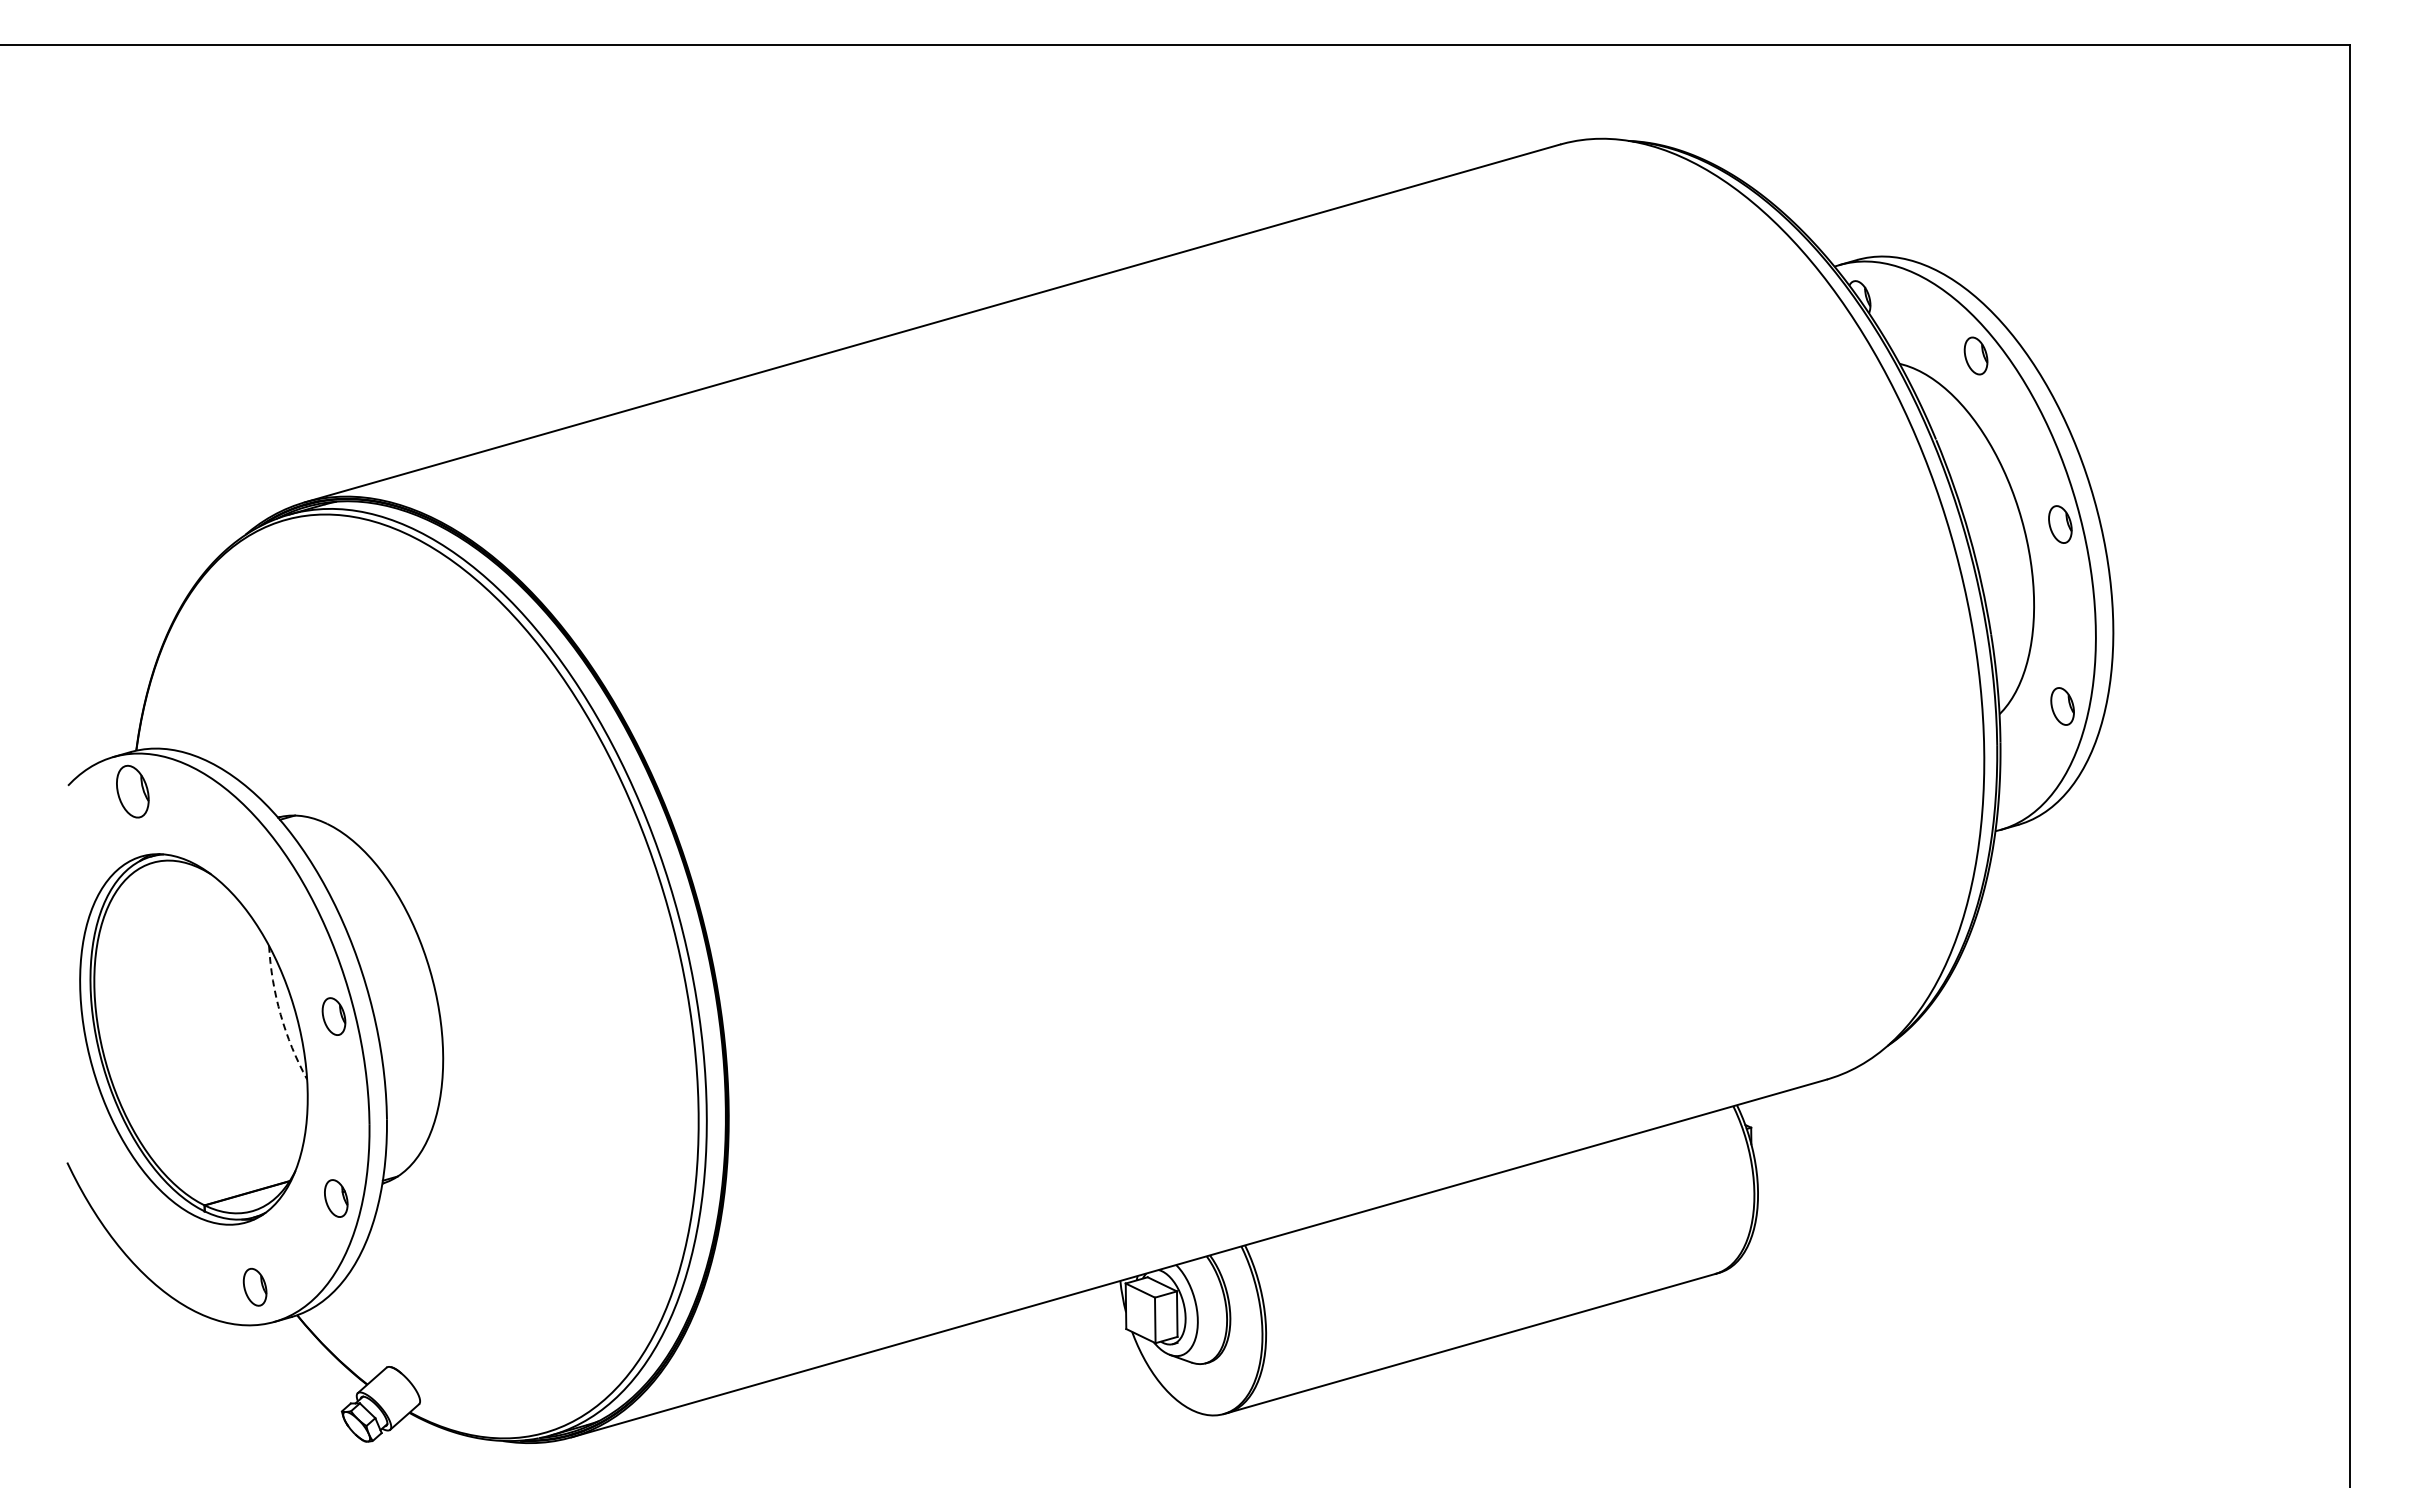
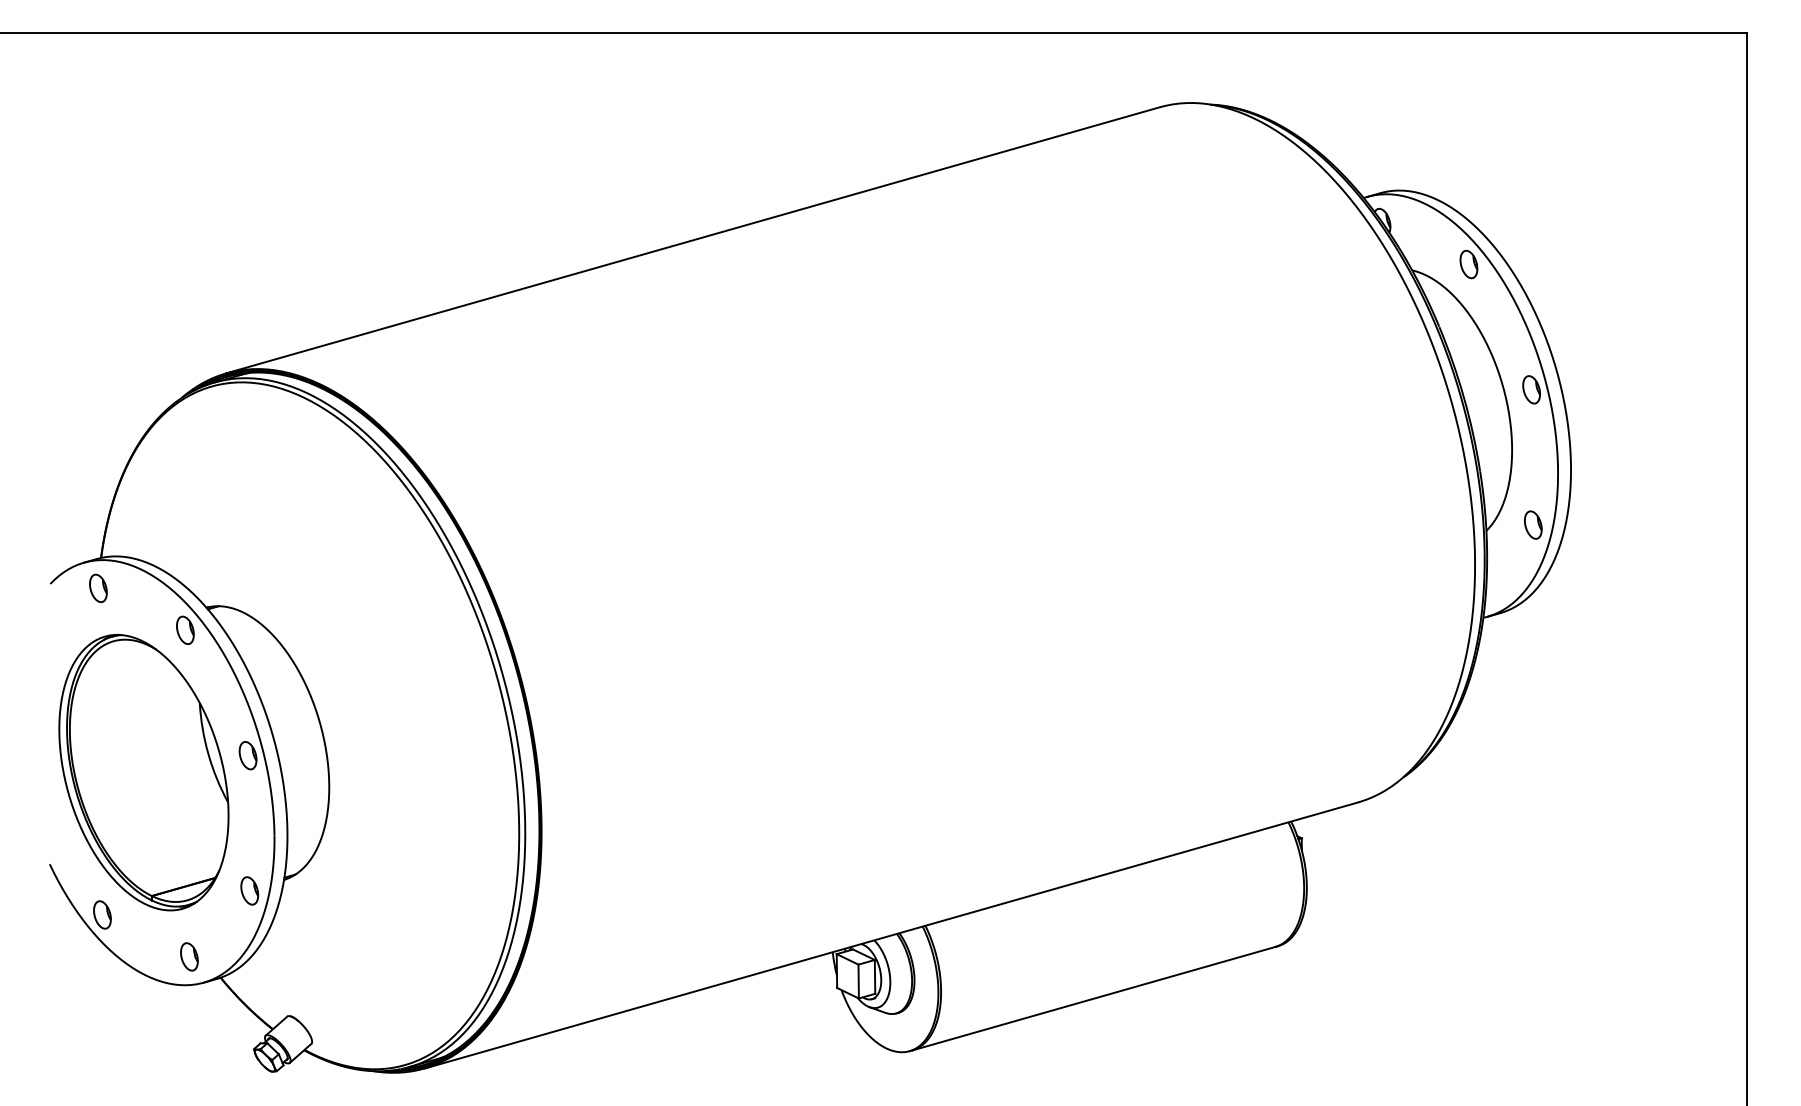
part: (132, 791) -> (98, 588), size x0.71
part: (249, 847) -> (185, 629), added
arc: (280, 1014) -> (208, 754), dashed -> solid
part: (137, 1230) -> (101, 914), added

